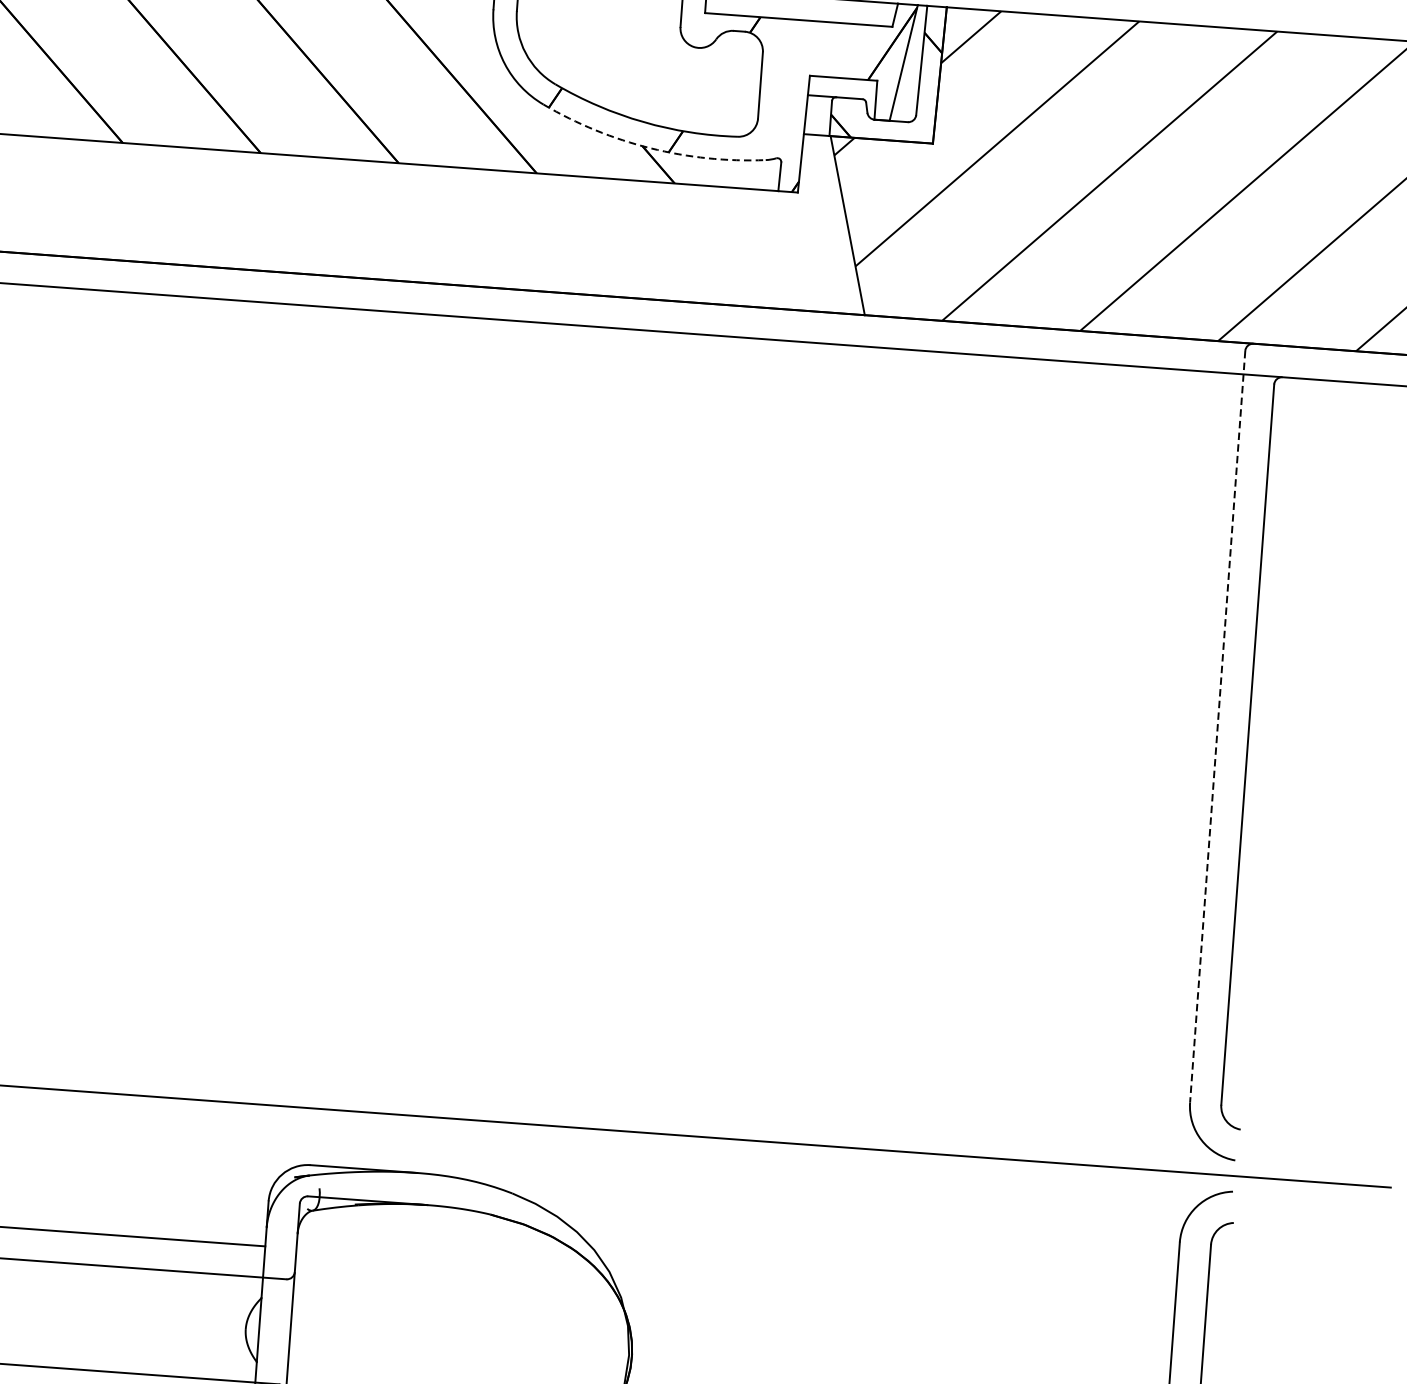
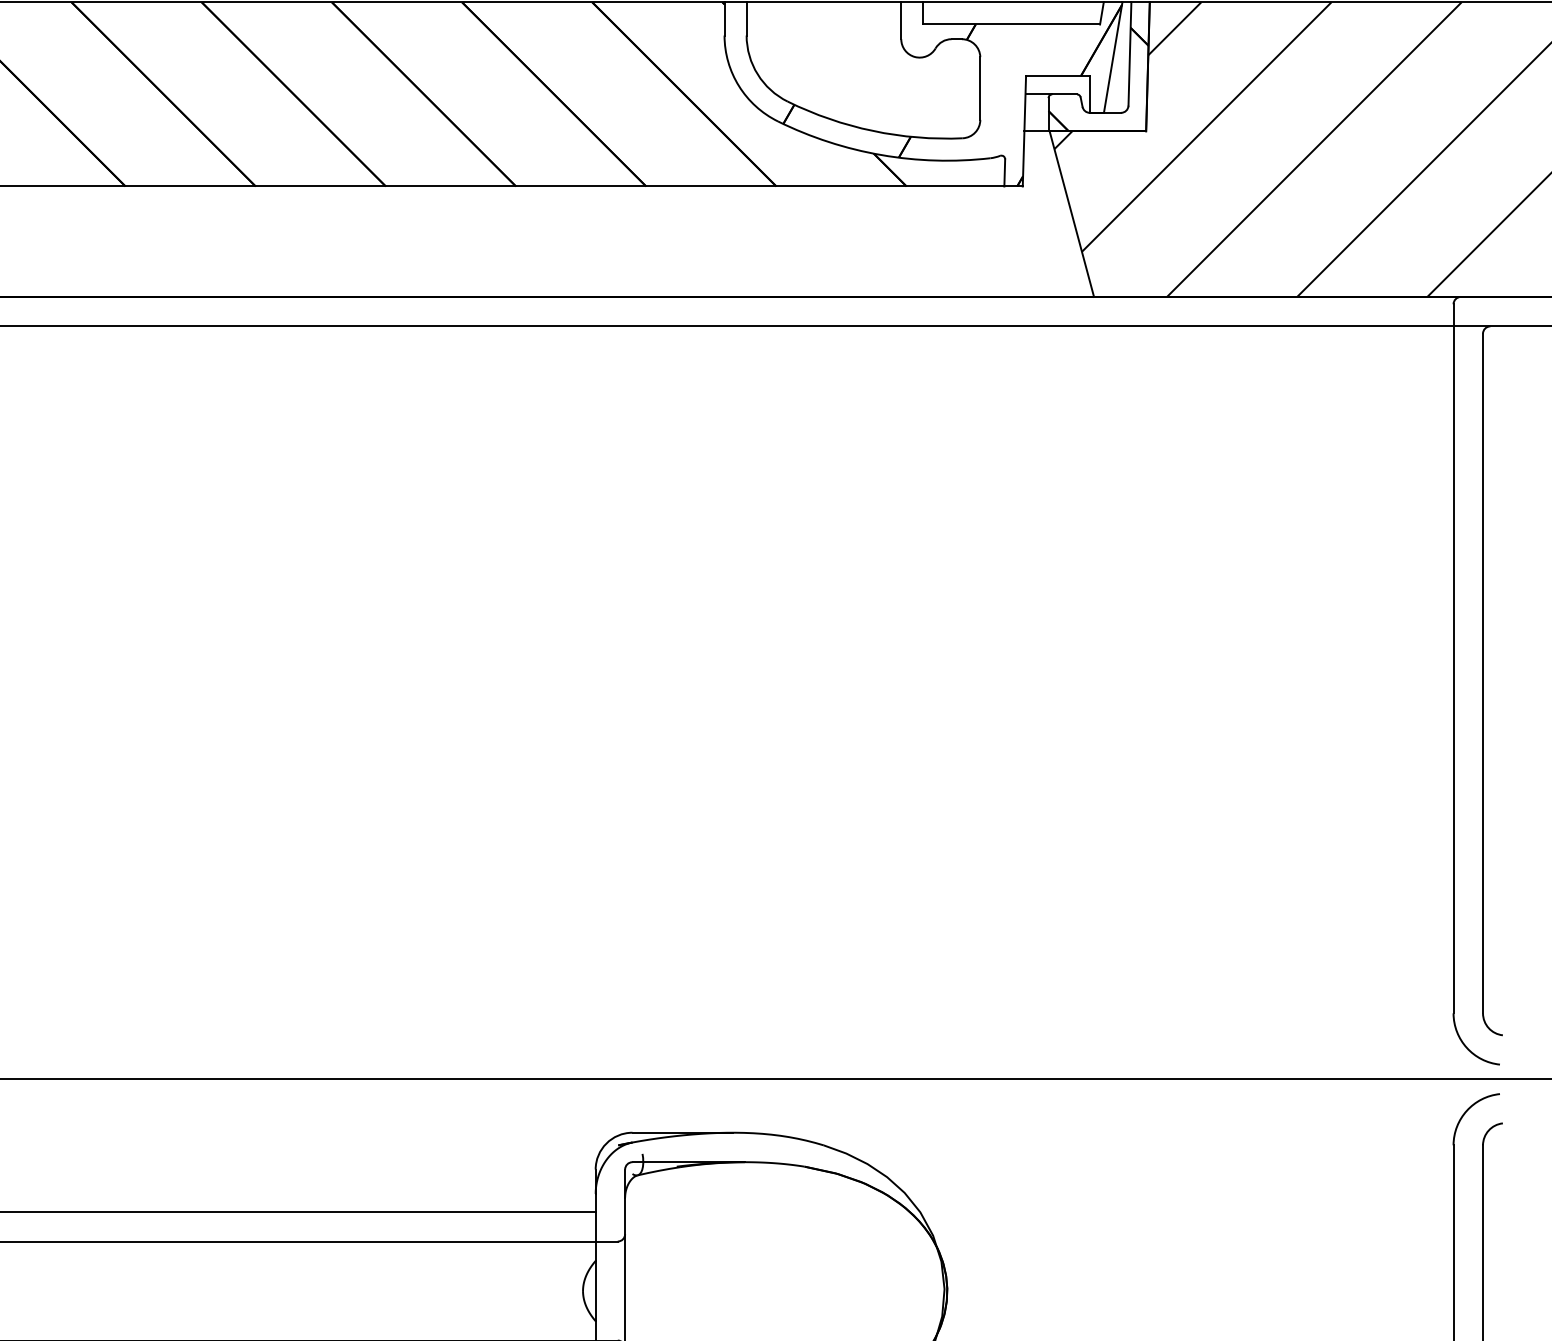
arc: (650, 148) -> (881, 155), dashed -> solid
line: (1217, 726) -> (1453, 658), dashed -> solid

